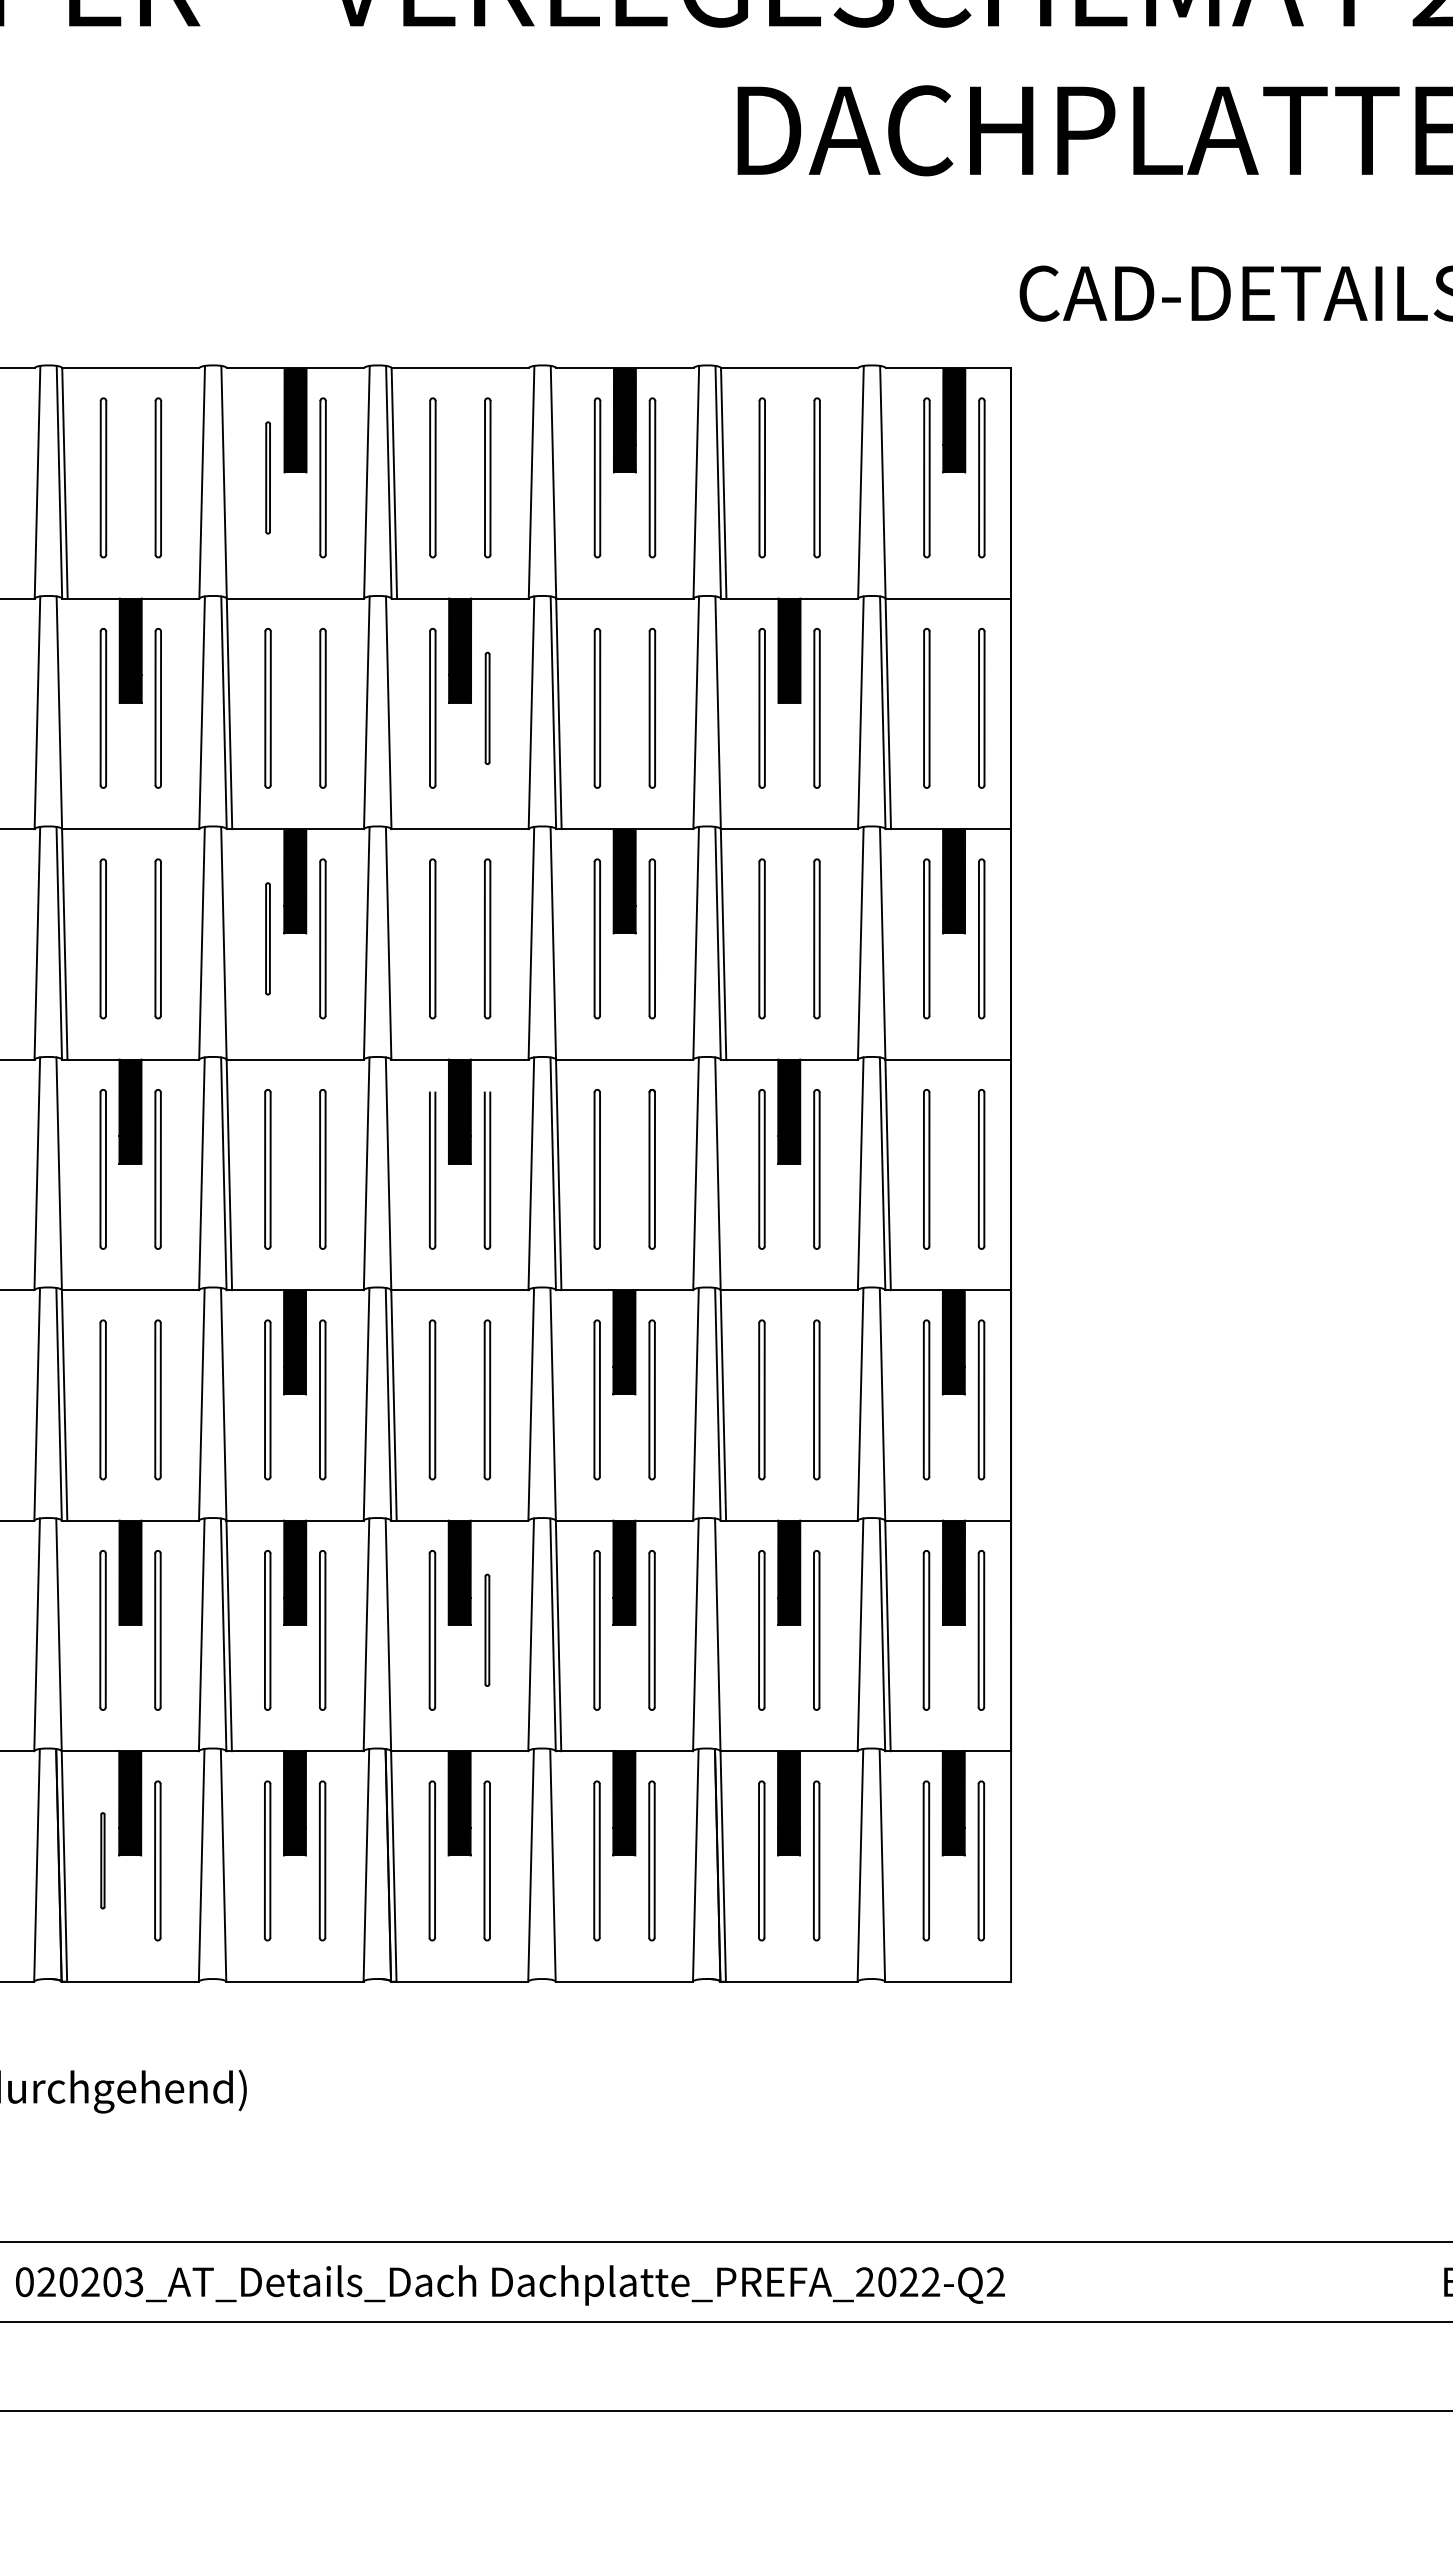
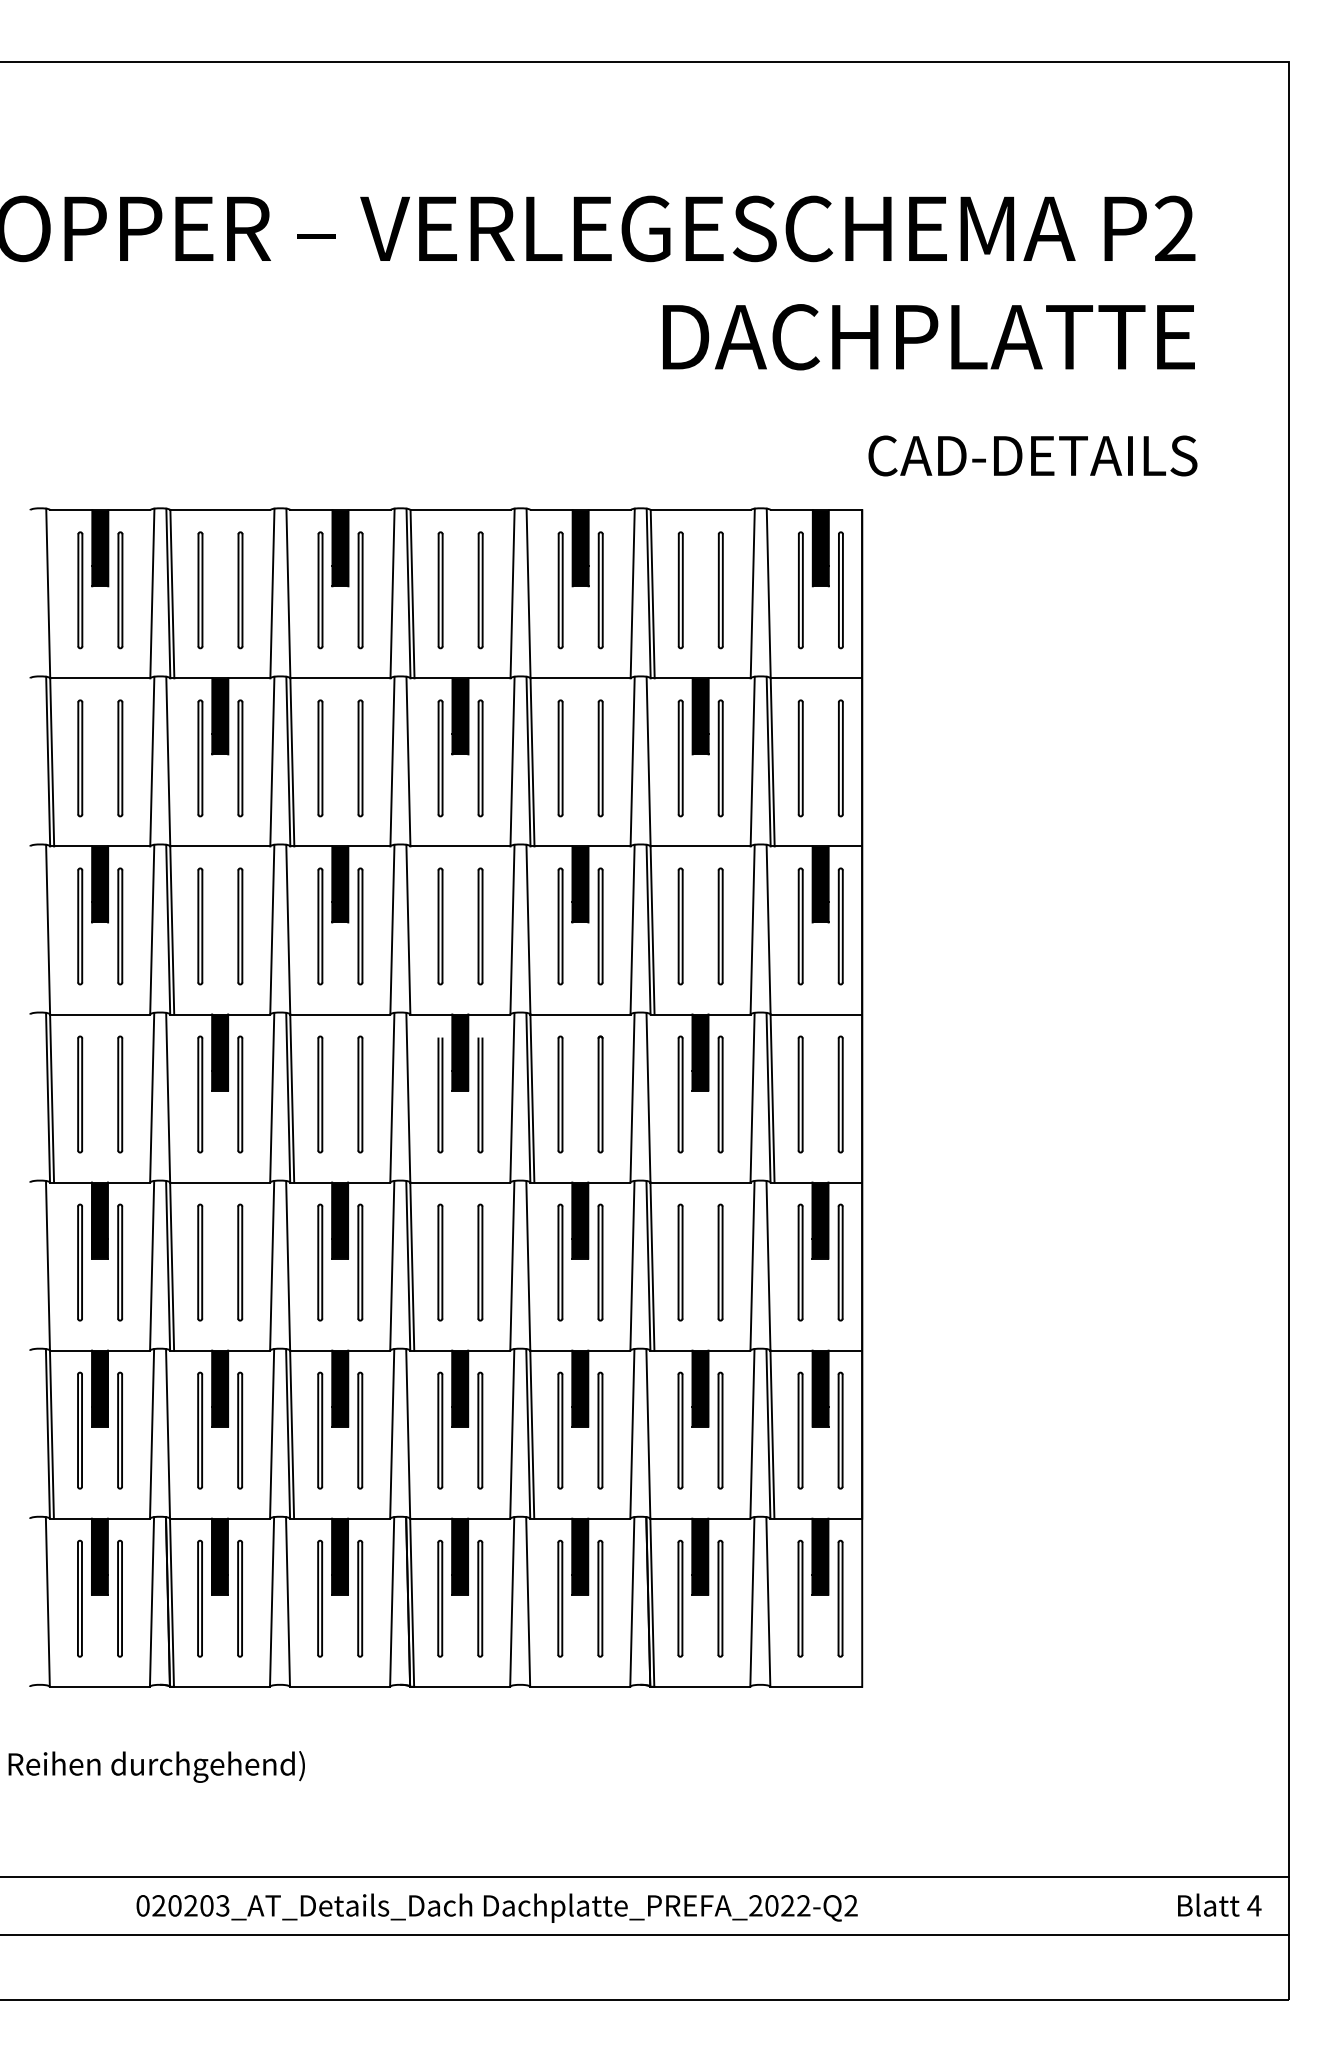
part: (268, 478) -> (320, 590), size x1.43
part: (487, 708) -> (480, 758), size x1.43
part: (268, 938) -> (320, 926), size x1.43
part: (487, 1630) -> (480, 1430), size x1.43
part: (102, 1860) -> (199, 1598), size x1.67

